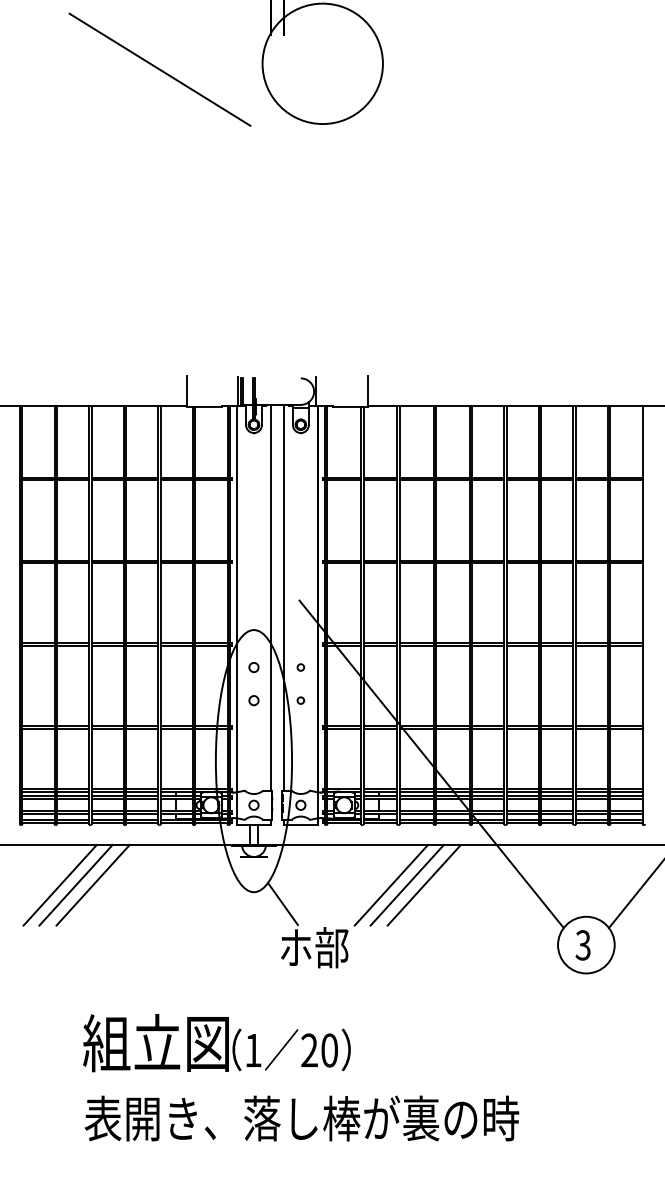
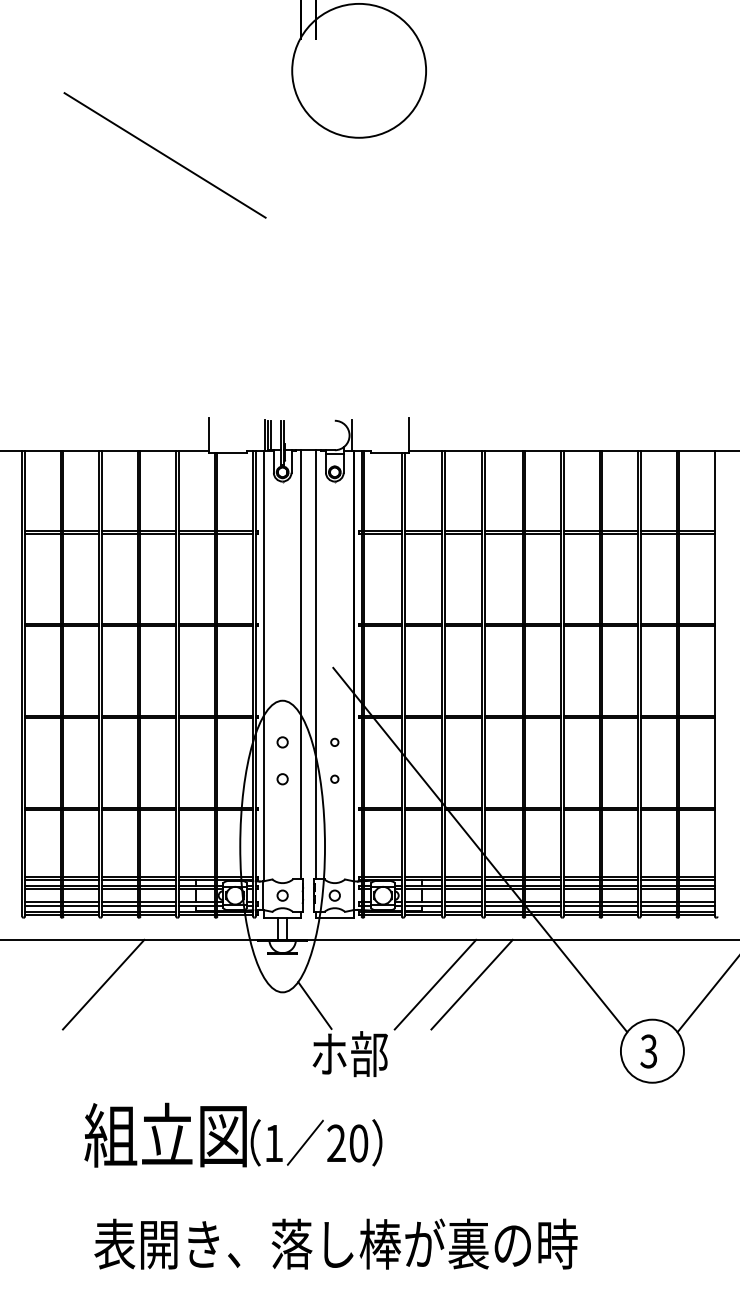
line: (159, 69) -> (164, 155), moved
line: (59, 885) -> (66, 984), removed
line: (75, 885) -> (84, 984), removed
line: (406, 885) -> (452, 984), removed
text: (216, 1042) -> (233, 1134), moved

